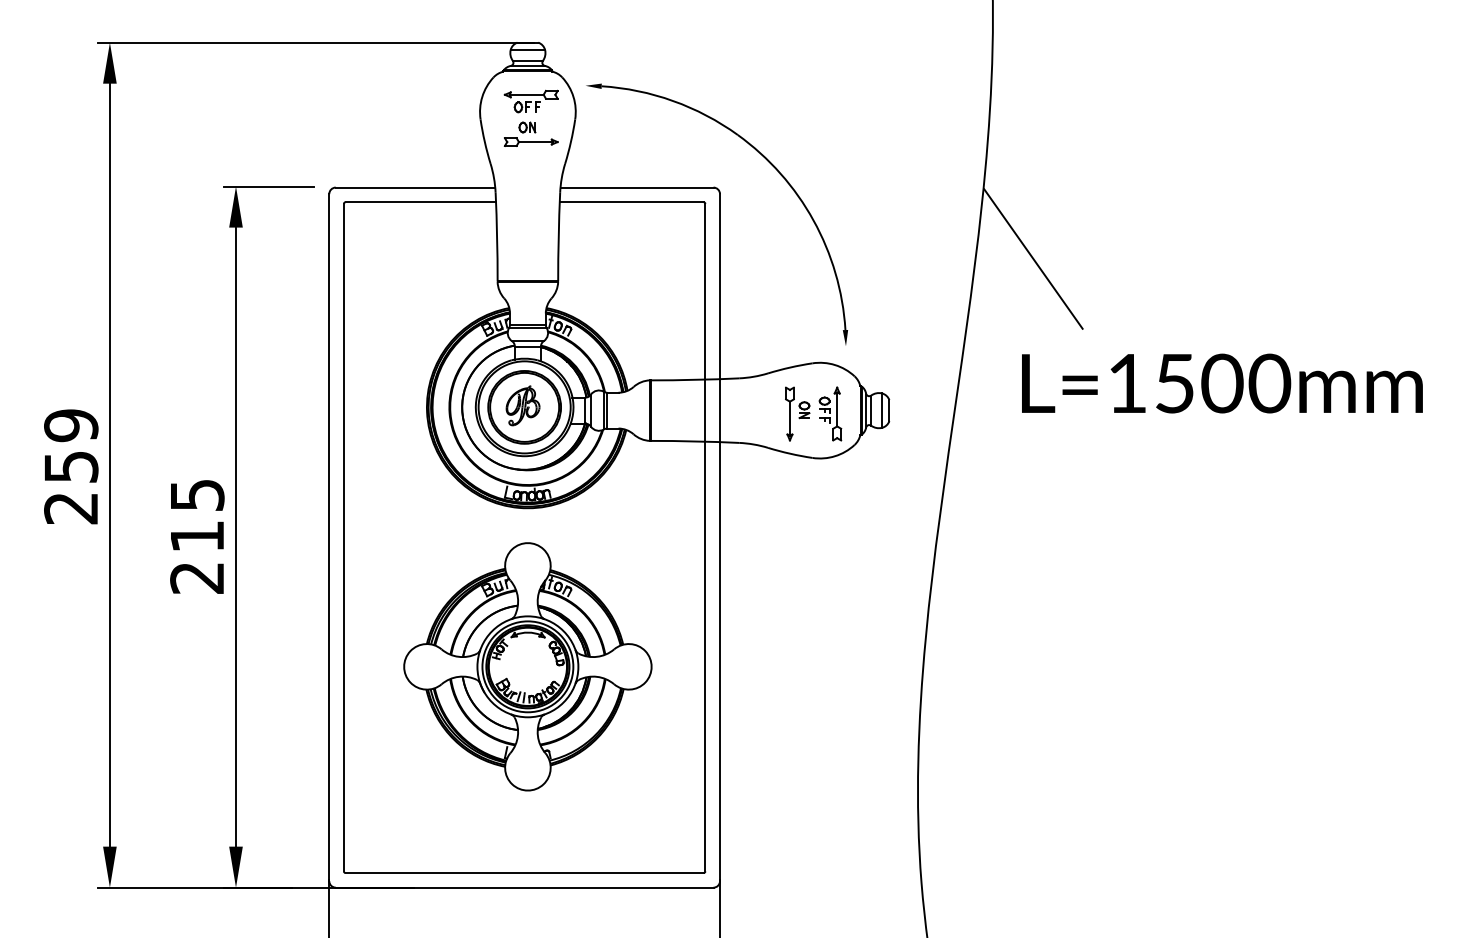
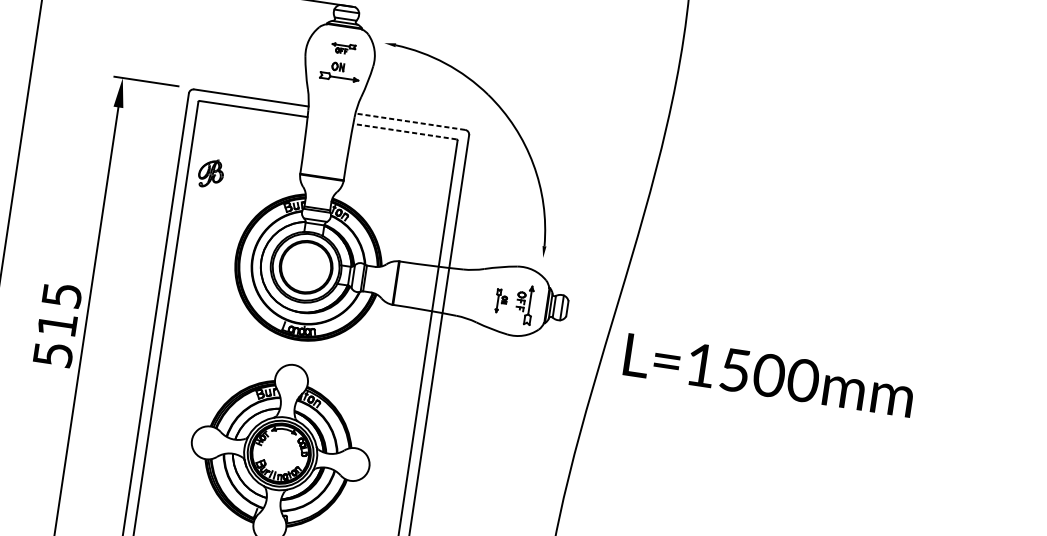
part: (530, 101) -> (343, 48), size x0.6
line: (636, 187) -> (409, 121), solid -> dashed
line: (631, 202) -> (404, 131), solid -> dashed
line: (1033, 258) -> (687, 215), removed
text: (1222, 383) -> (769, 375), moved
part: (522, 405) -> (210, 173), moved
part: (797, 413) -> (501, 300), size x0.6
text: (197, 578) -> (53, 354), 215 -> 515

